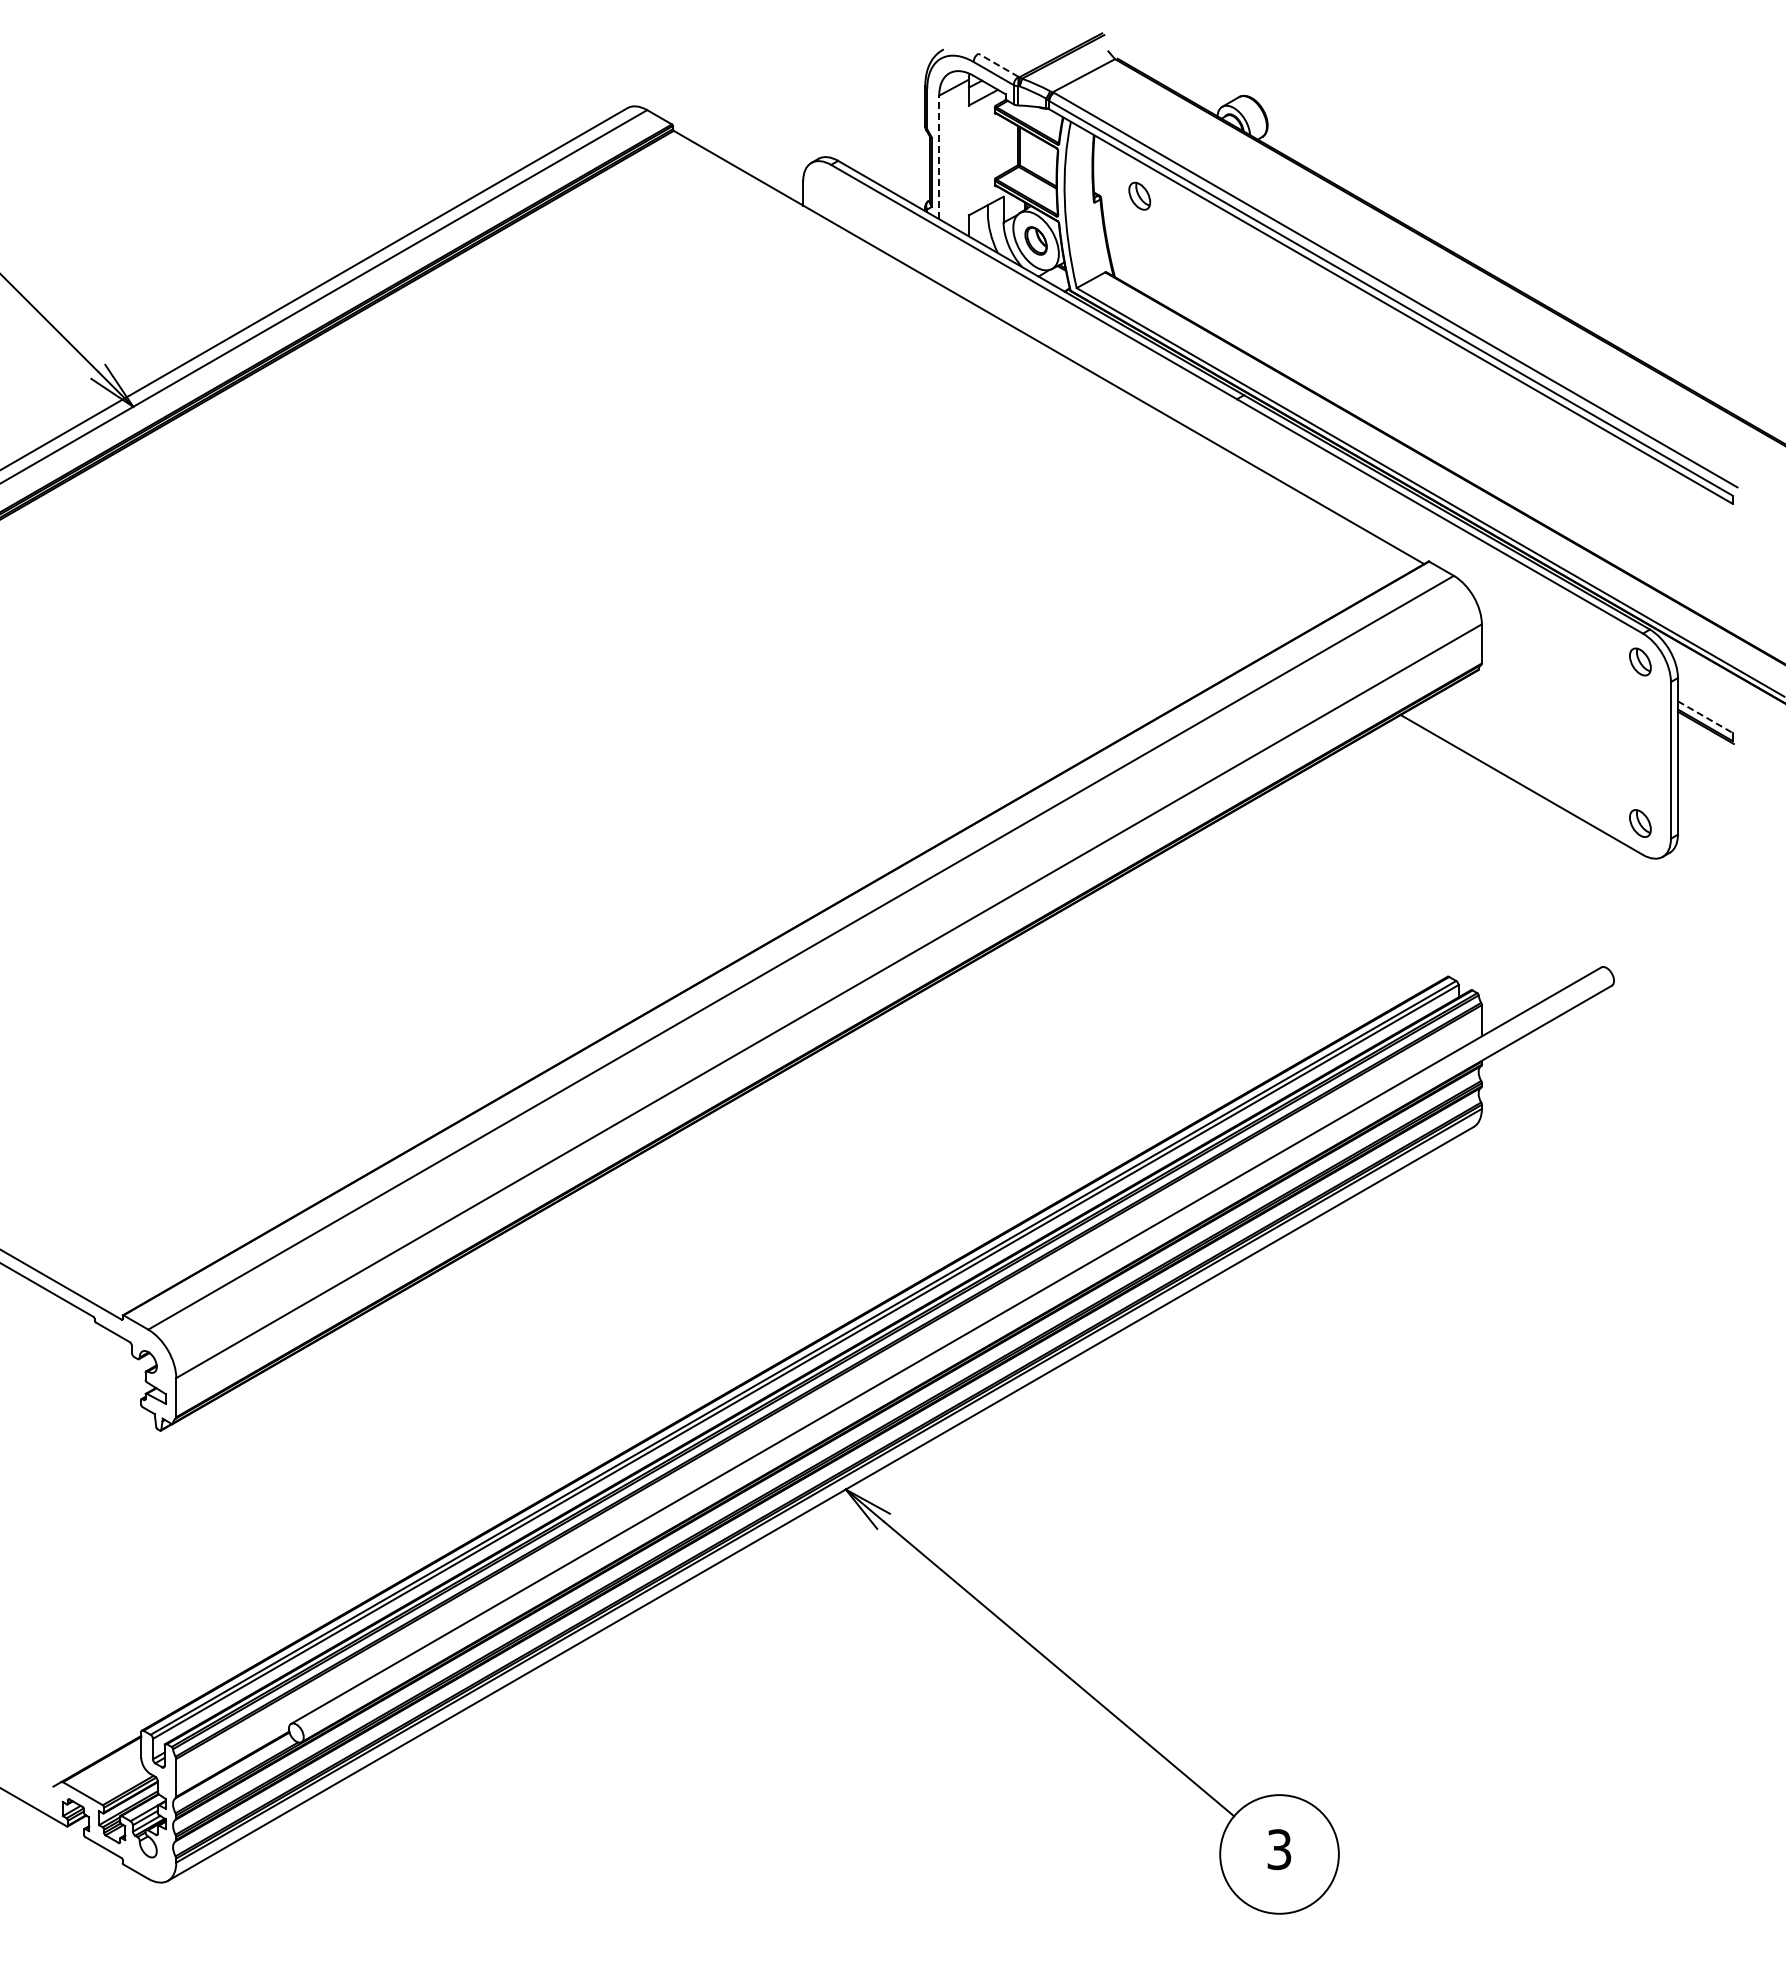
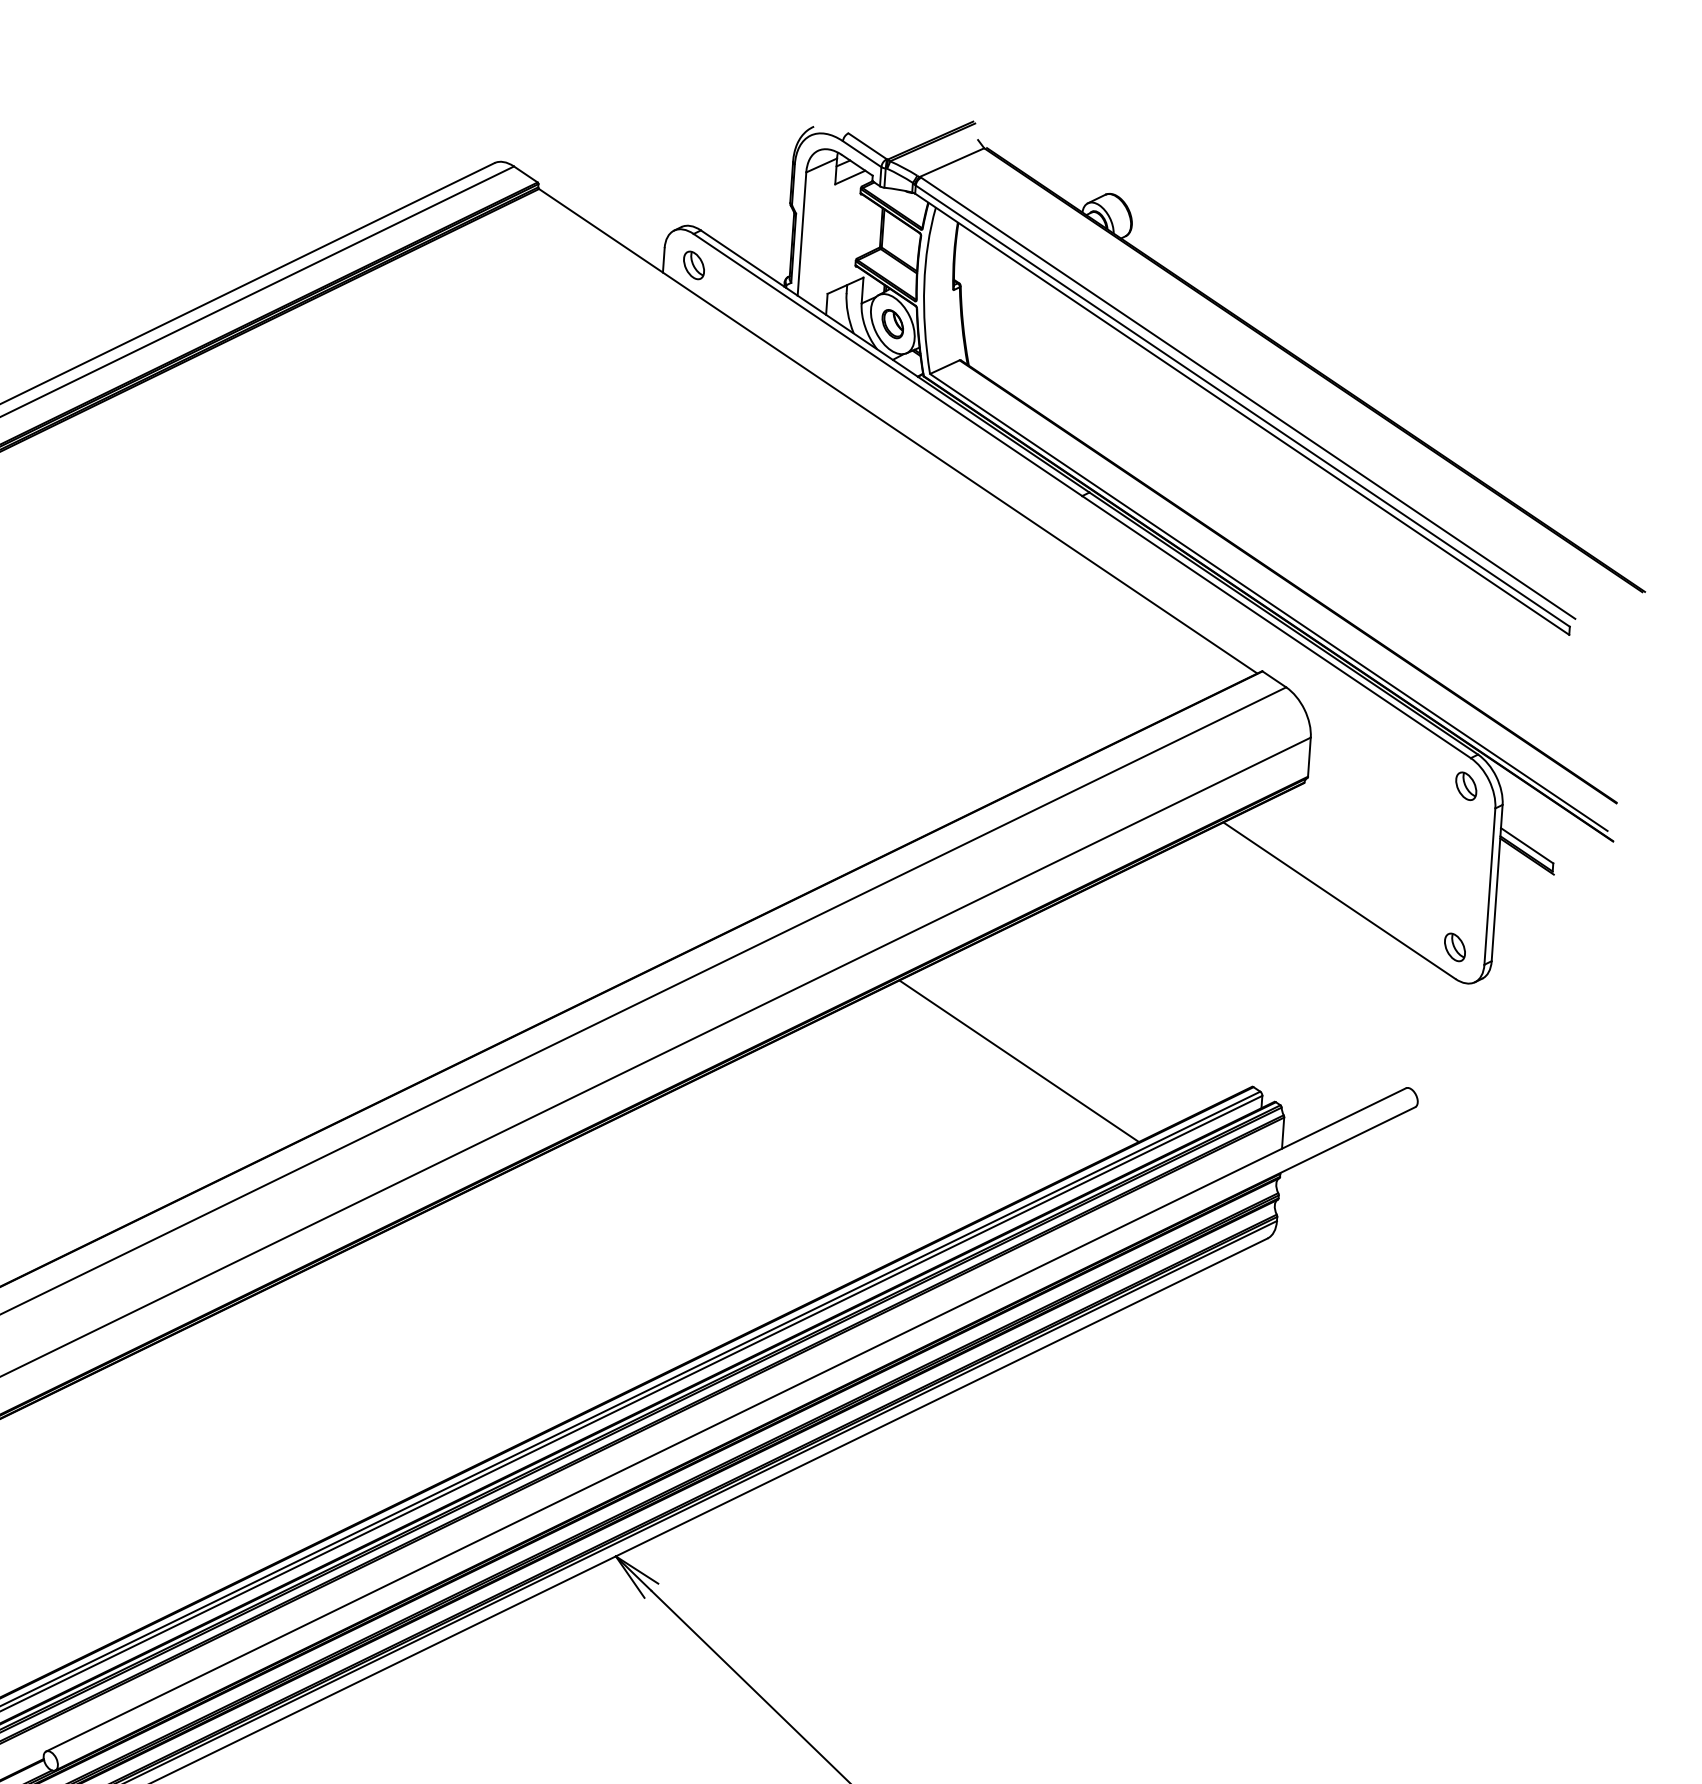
line: (998, 65) -> (867, 146), dashed -> solid
line: (939, 157) -> (802, 234), dashed -> solid
part: (1139, 195) -> (693, 264), moved
line: (1705, 717) -> (1527, 846), dashed -> solid
line: (1213, 967) -> (1019, 1061), added

